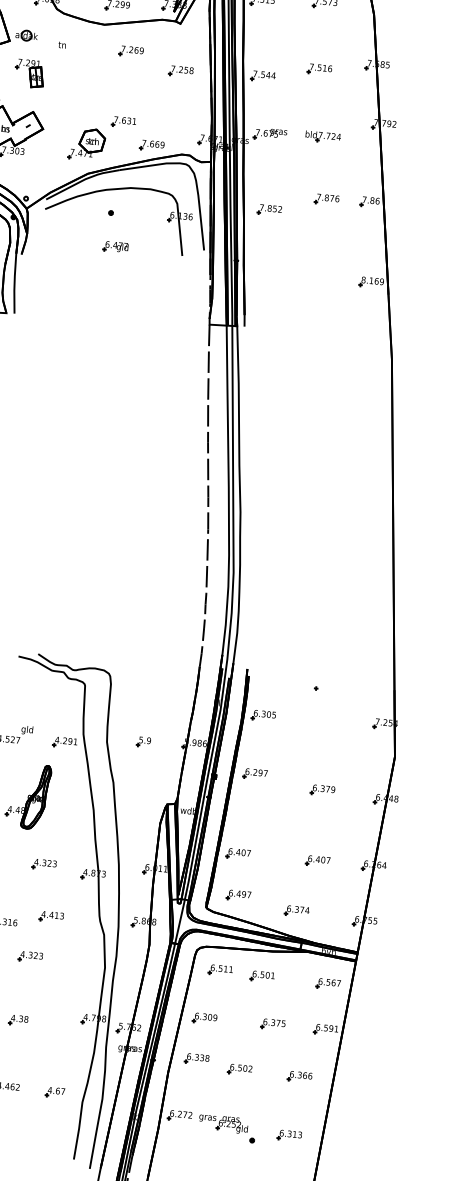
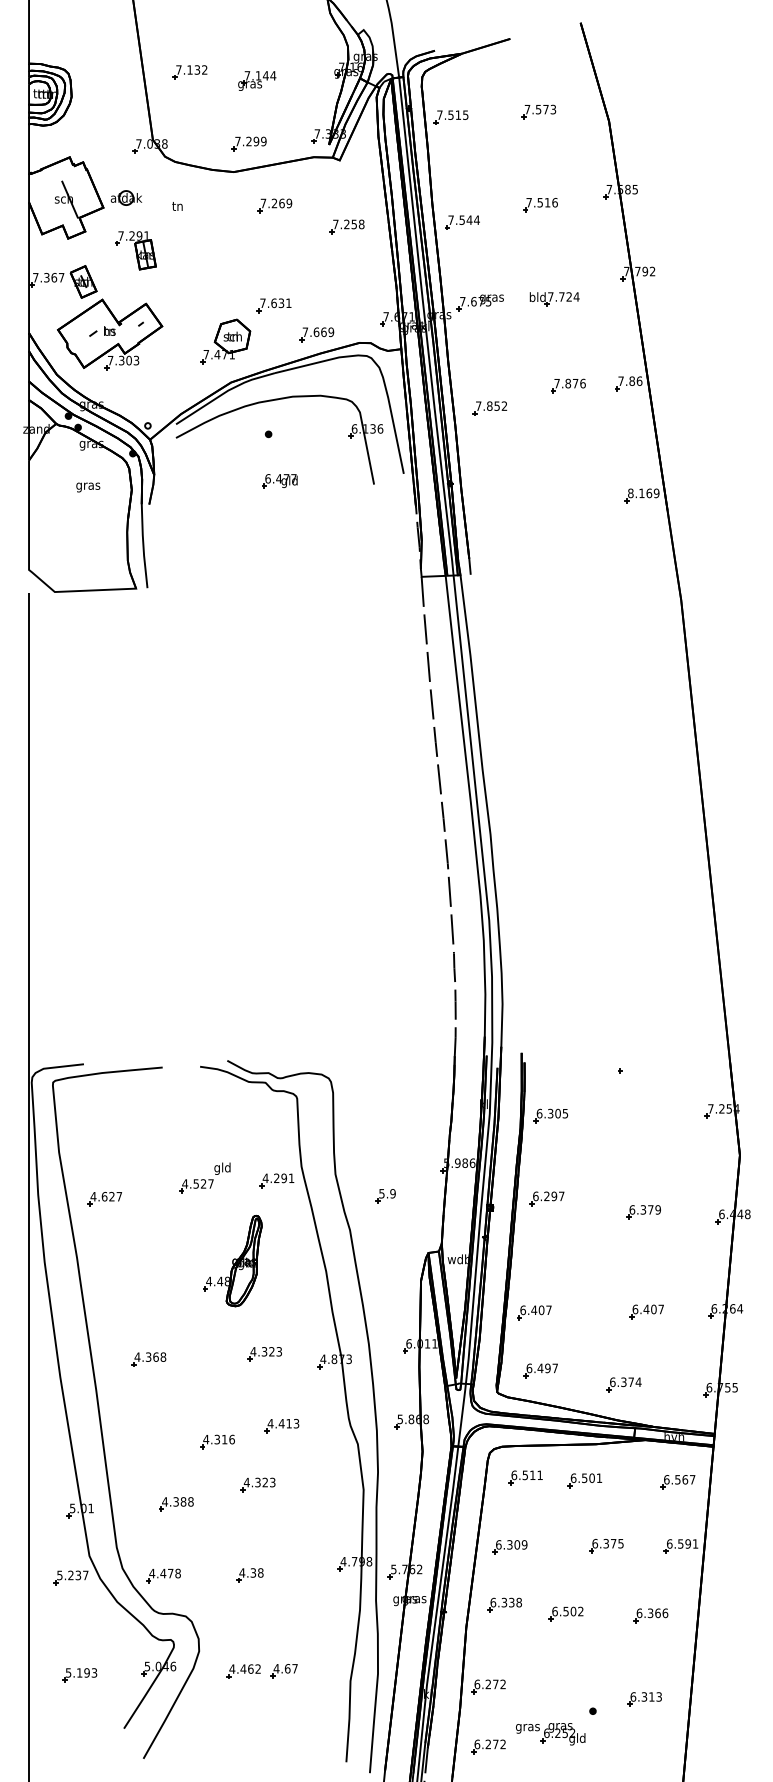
part: (143, 742) -> (385, 1196), moved
part: (54, 1092) -> (283, 1671), moved
part: (223, 1124) -> (550, 1734), moved
part: (175, 1158) -> (488, 1746), added

